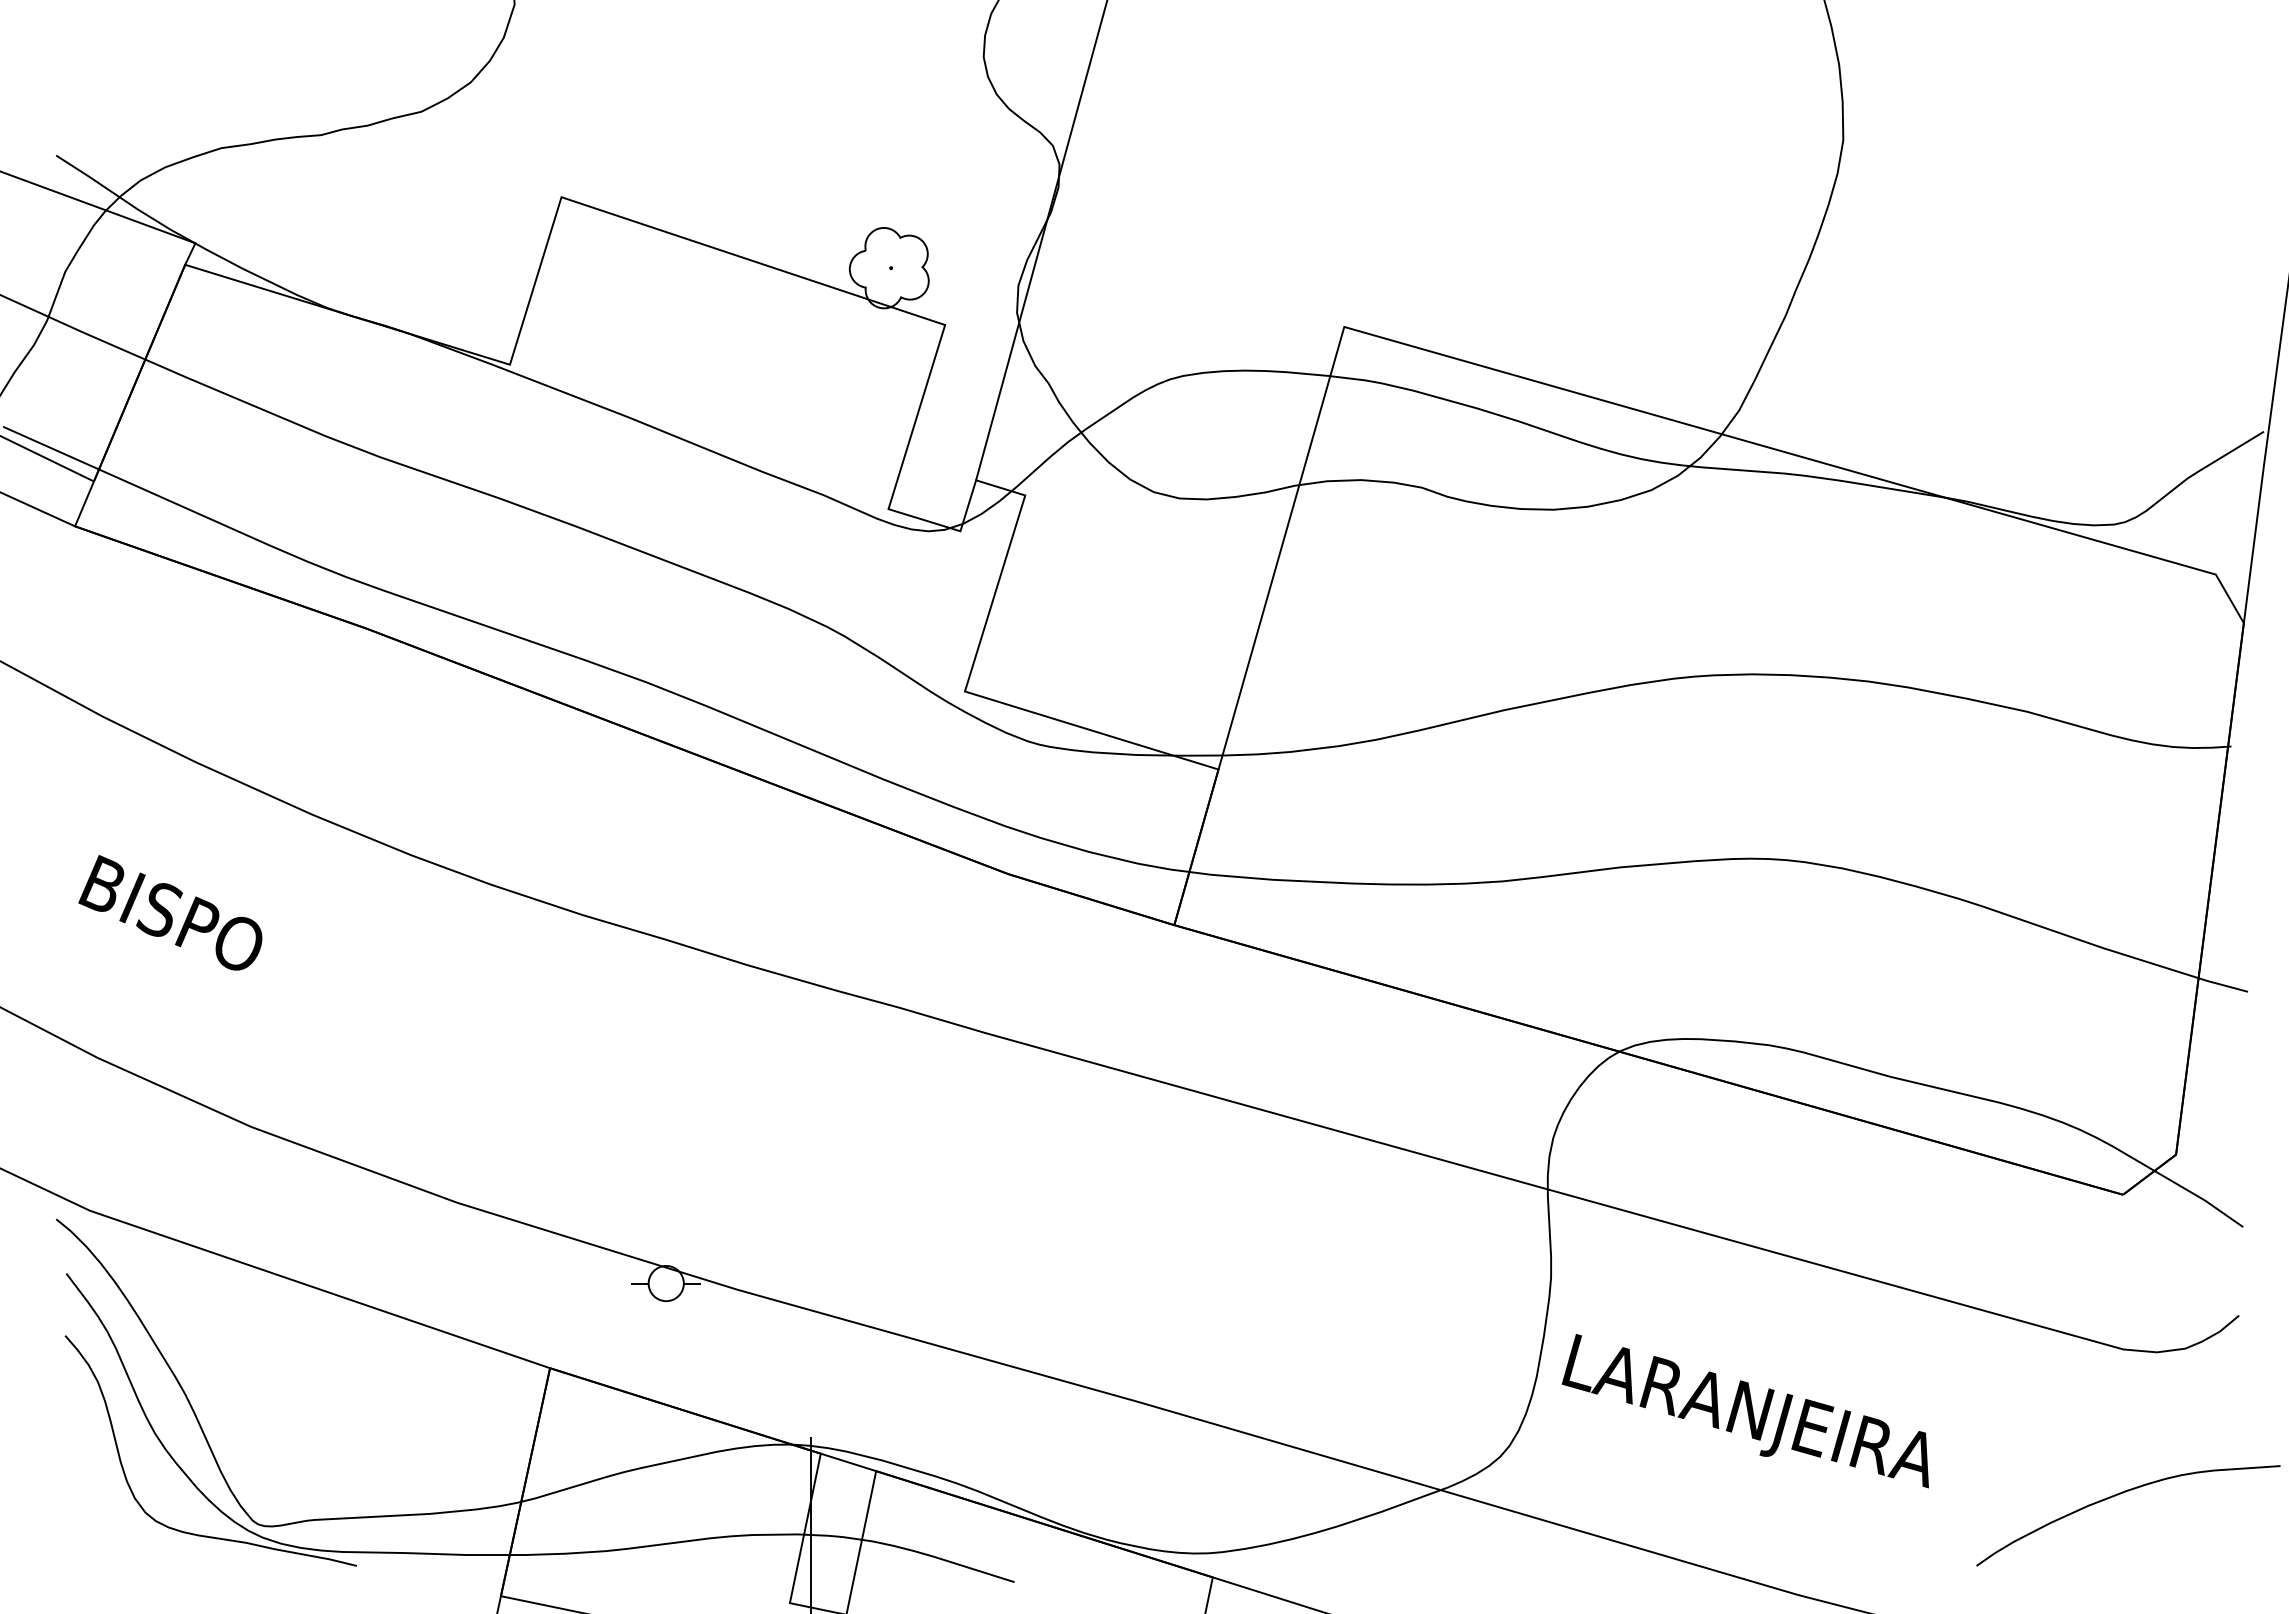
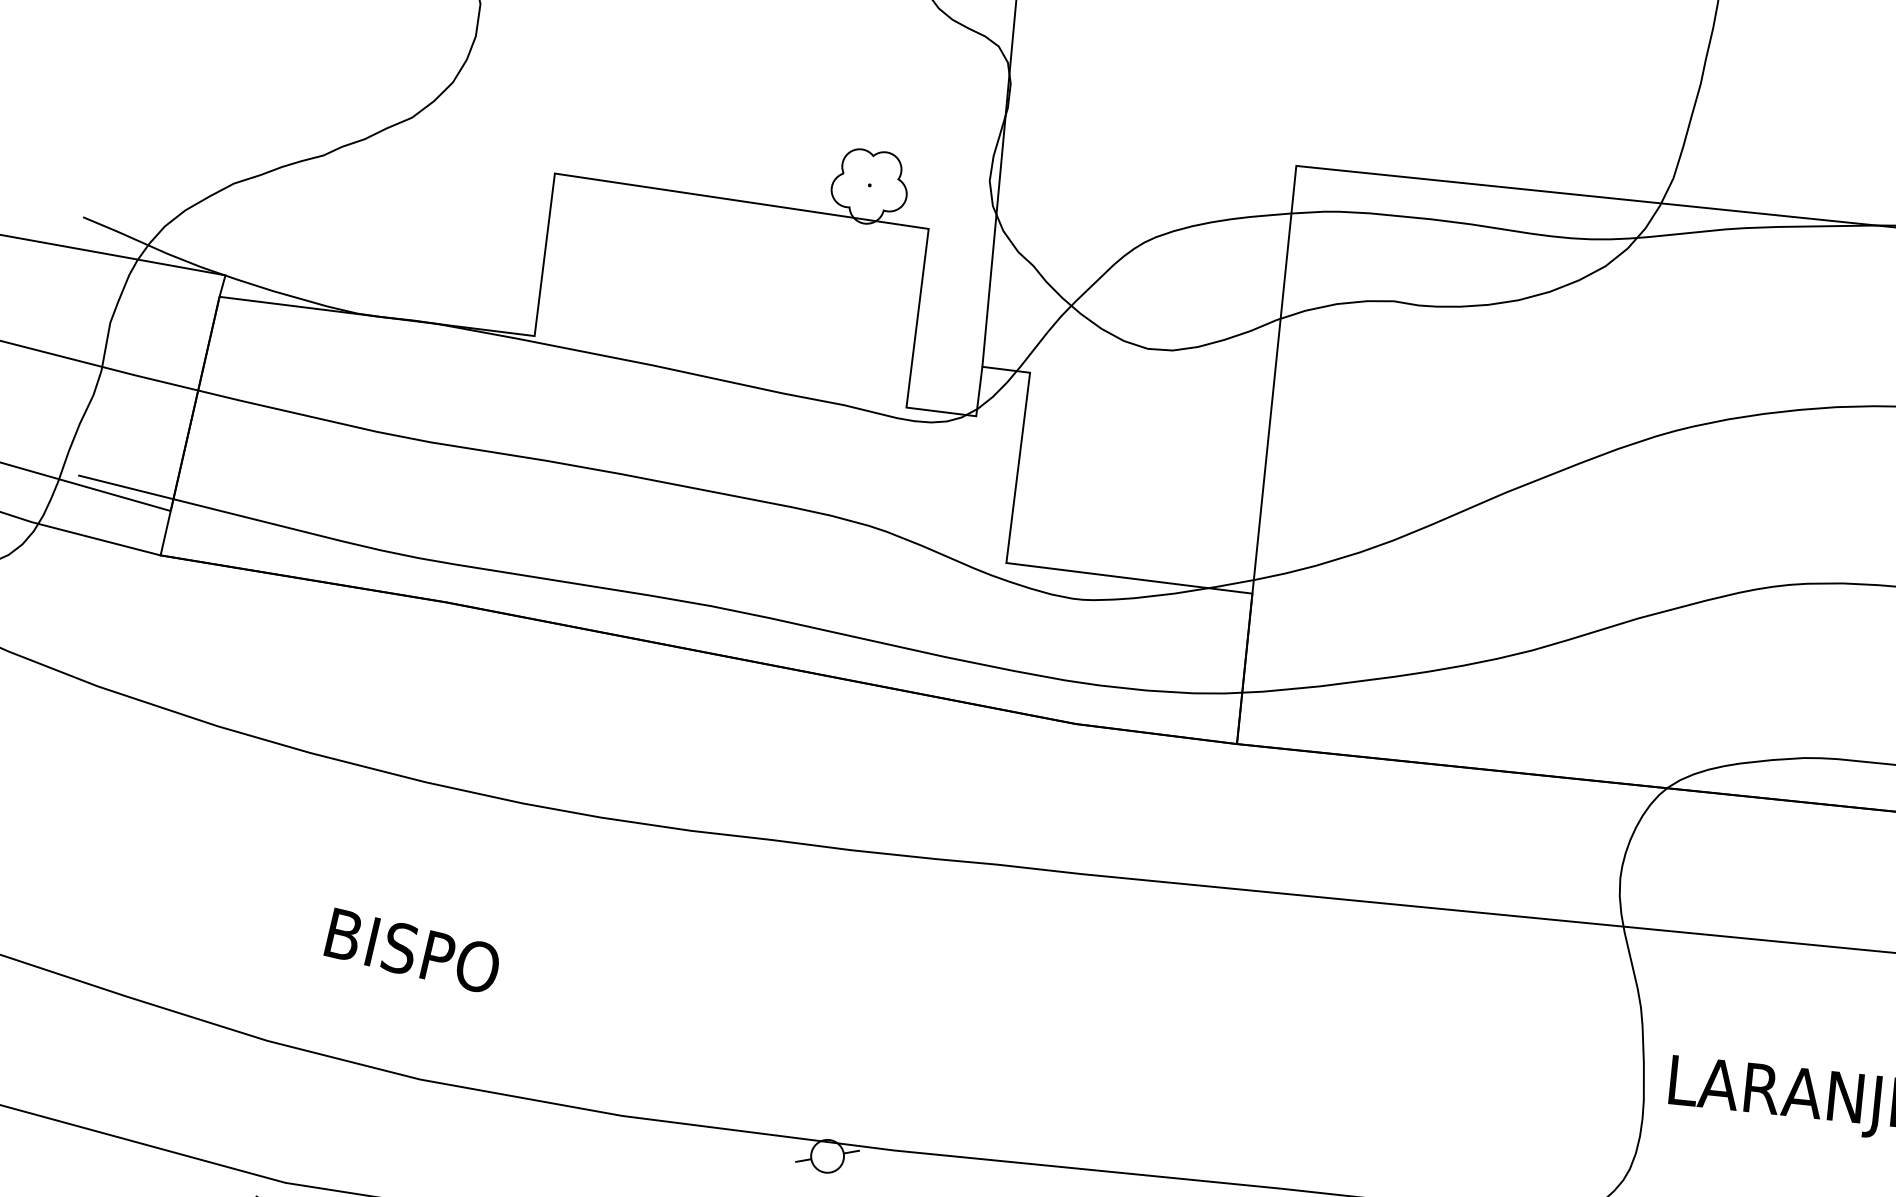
text: (170, 912) -> (409, 949), moved

